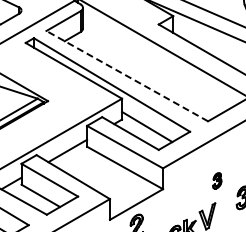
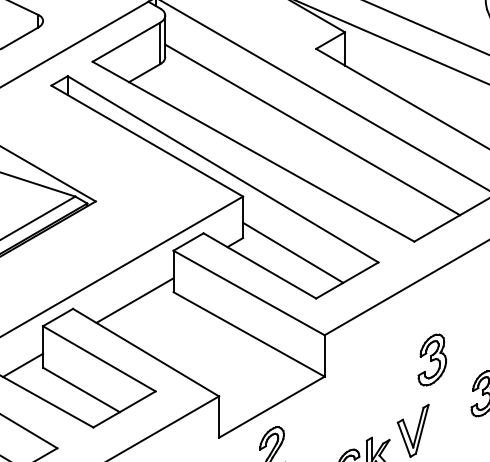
line: (157, 65) -> (313, 130), added
line: (127, 76) -> (253, 152), dashed -> solid
part: (217, 180) -> (433, 359), size x1.67

